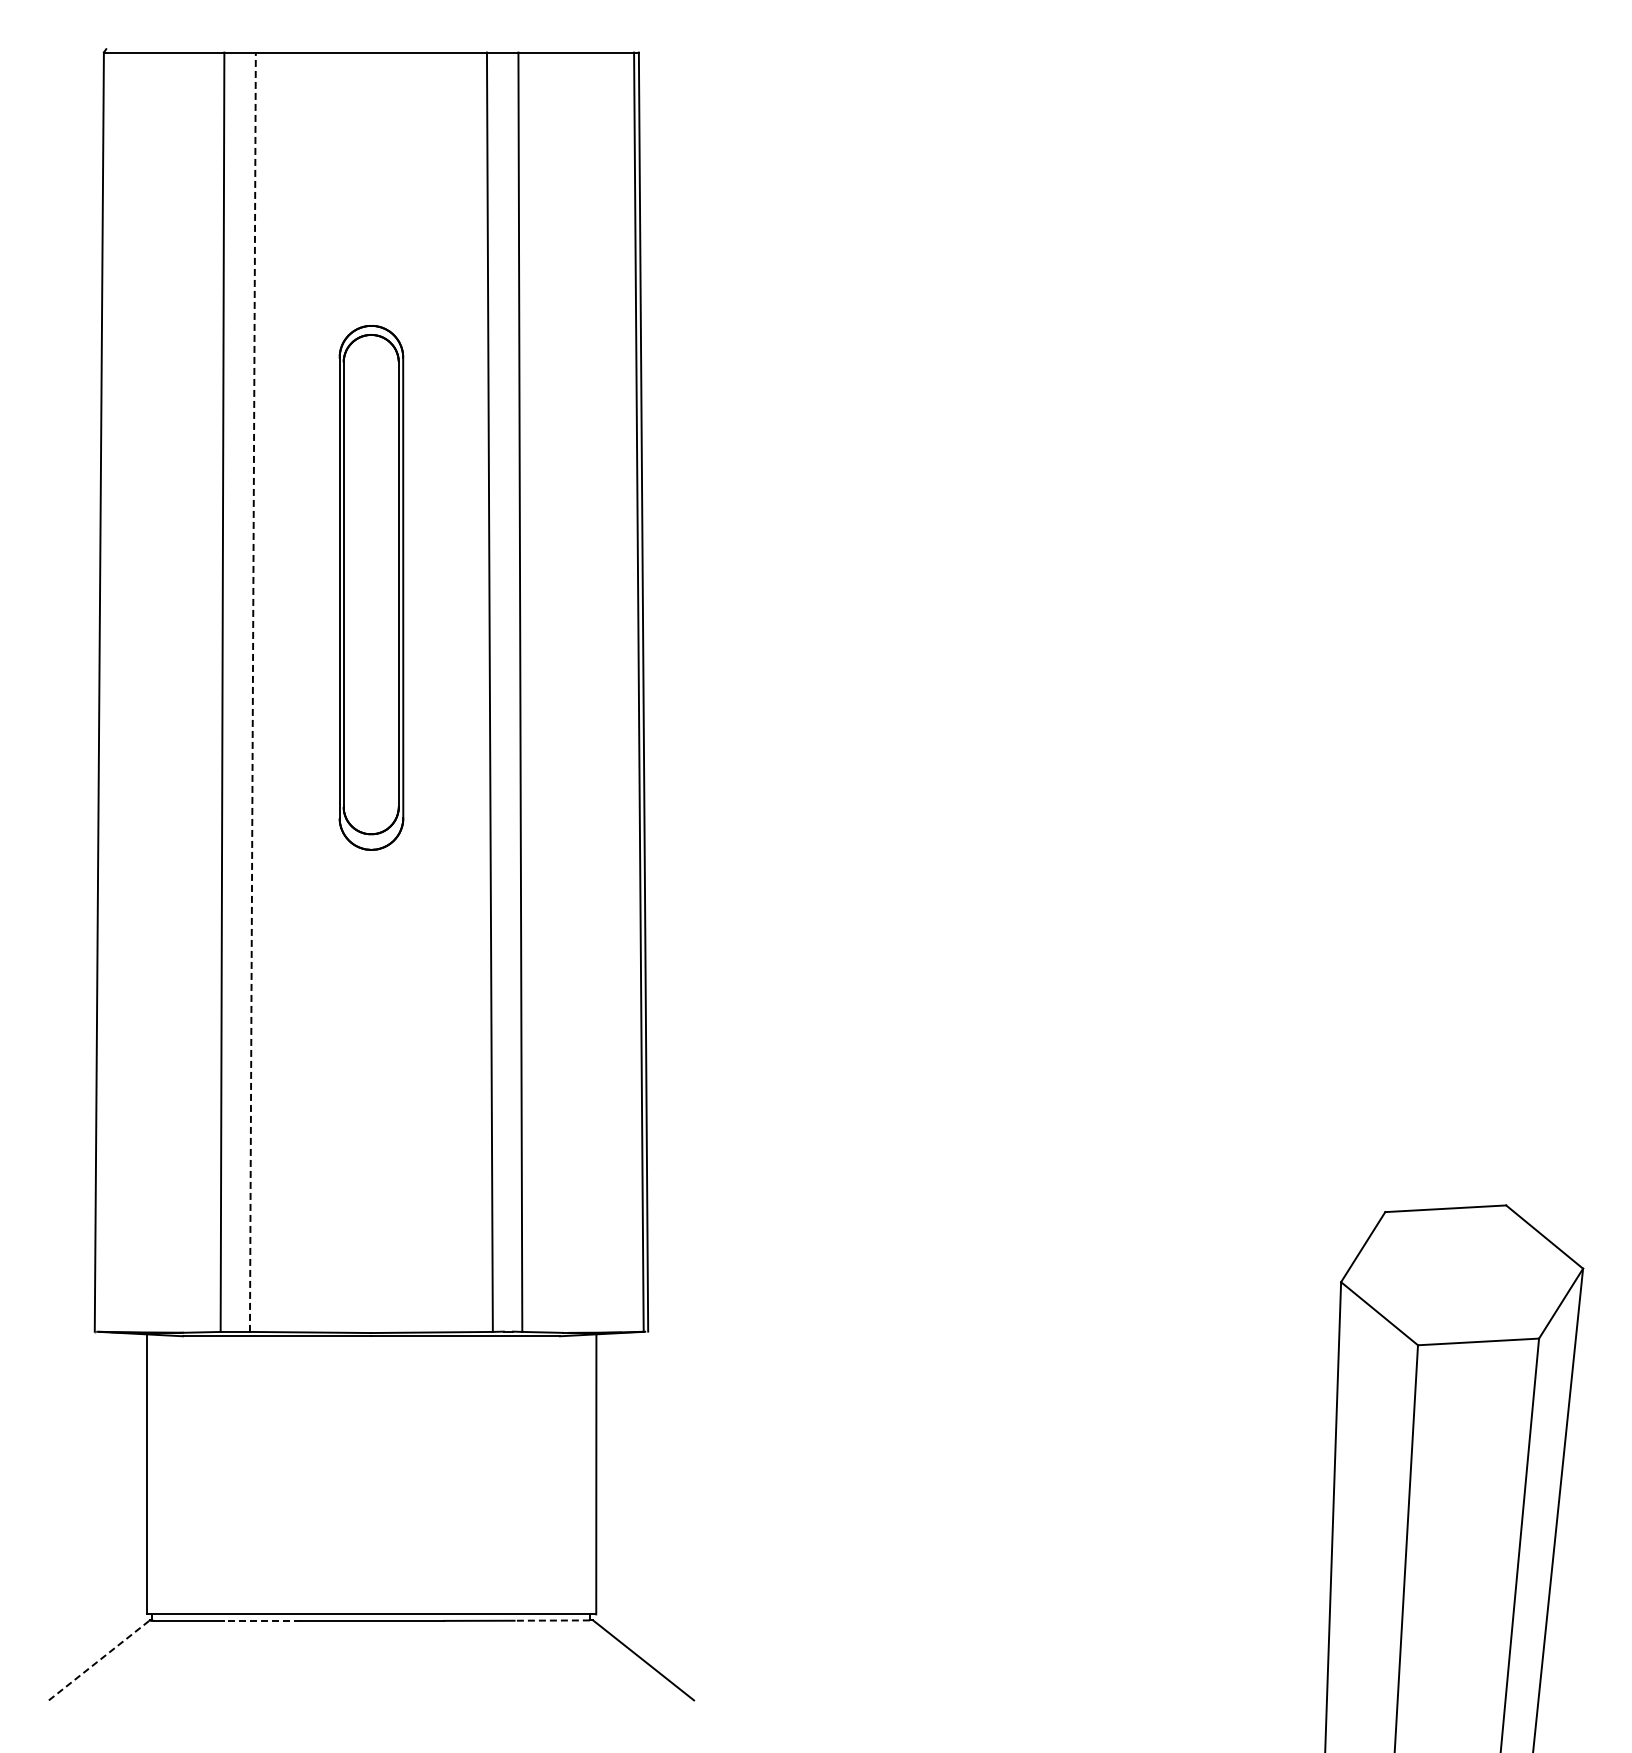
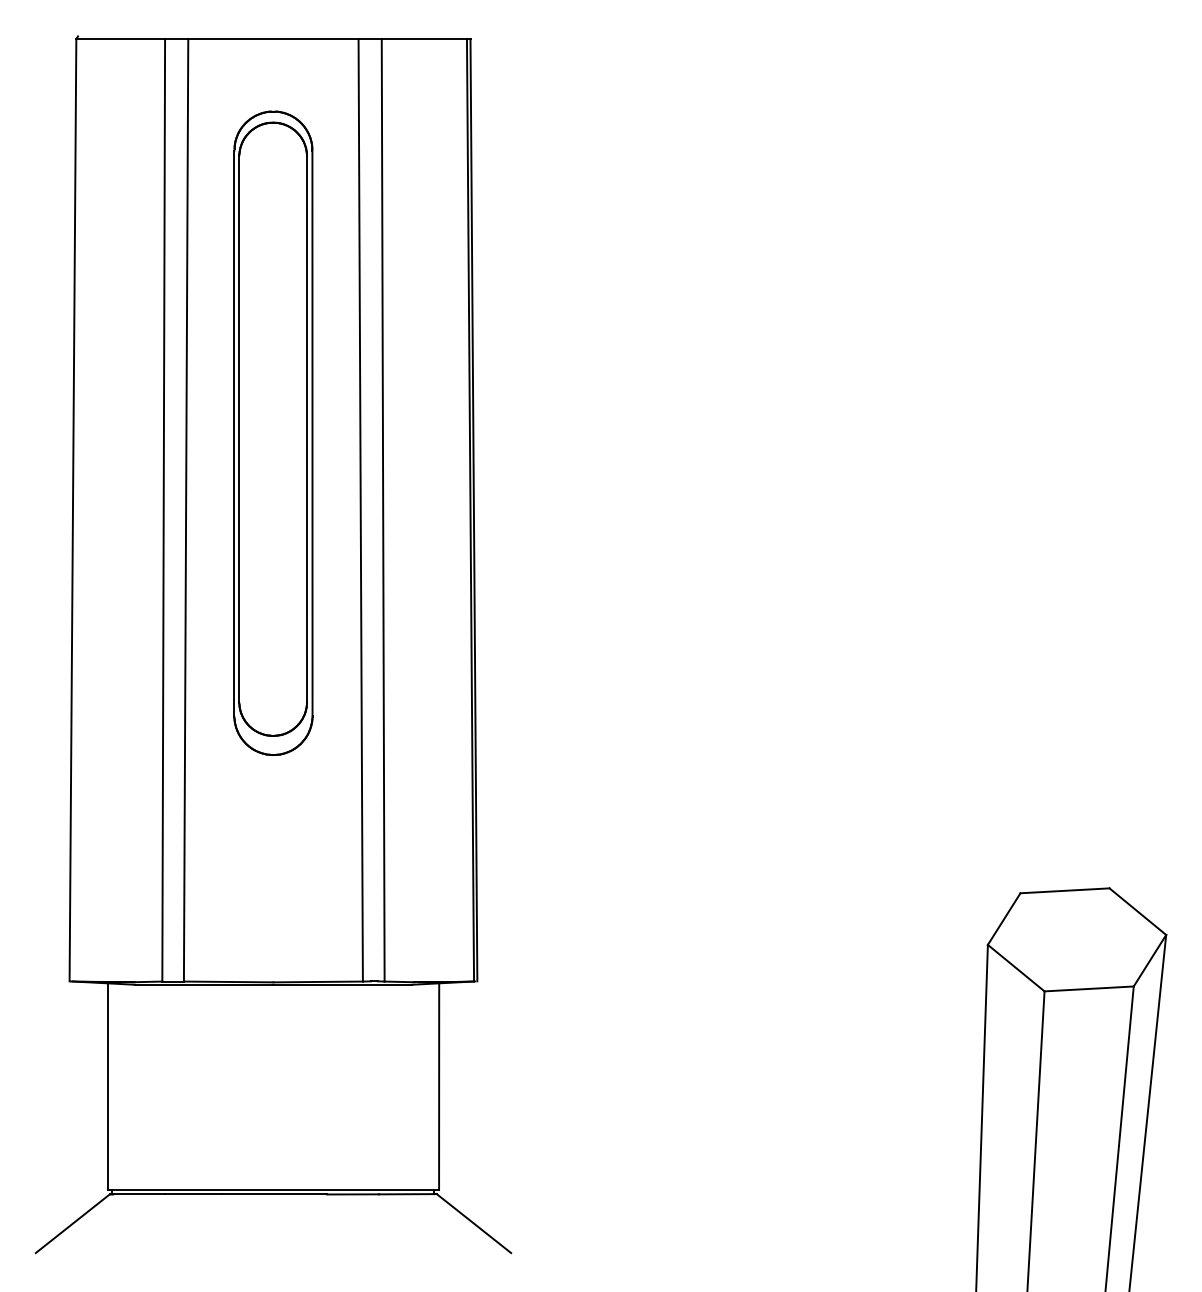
part: (371, 587) -> (273, 433), size x1.67
line: (252, 692) -> (185, 510), dashed -> solid
line: (262, 1620) -> (193, 1194), dashed -> solid
line: (552, 1620) -> (406, 1194), dashed -> solid
line: (99, 1660) -> (73, 1223), dashed -> solid

